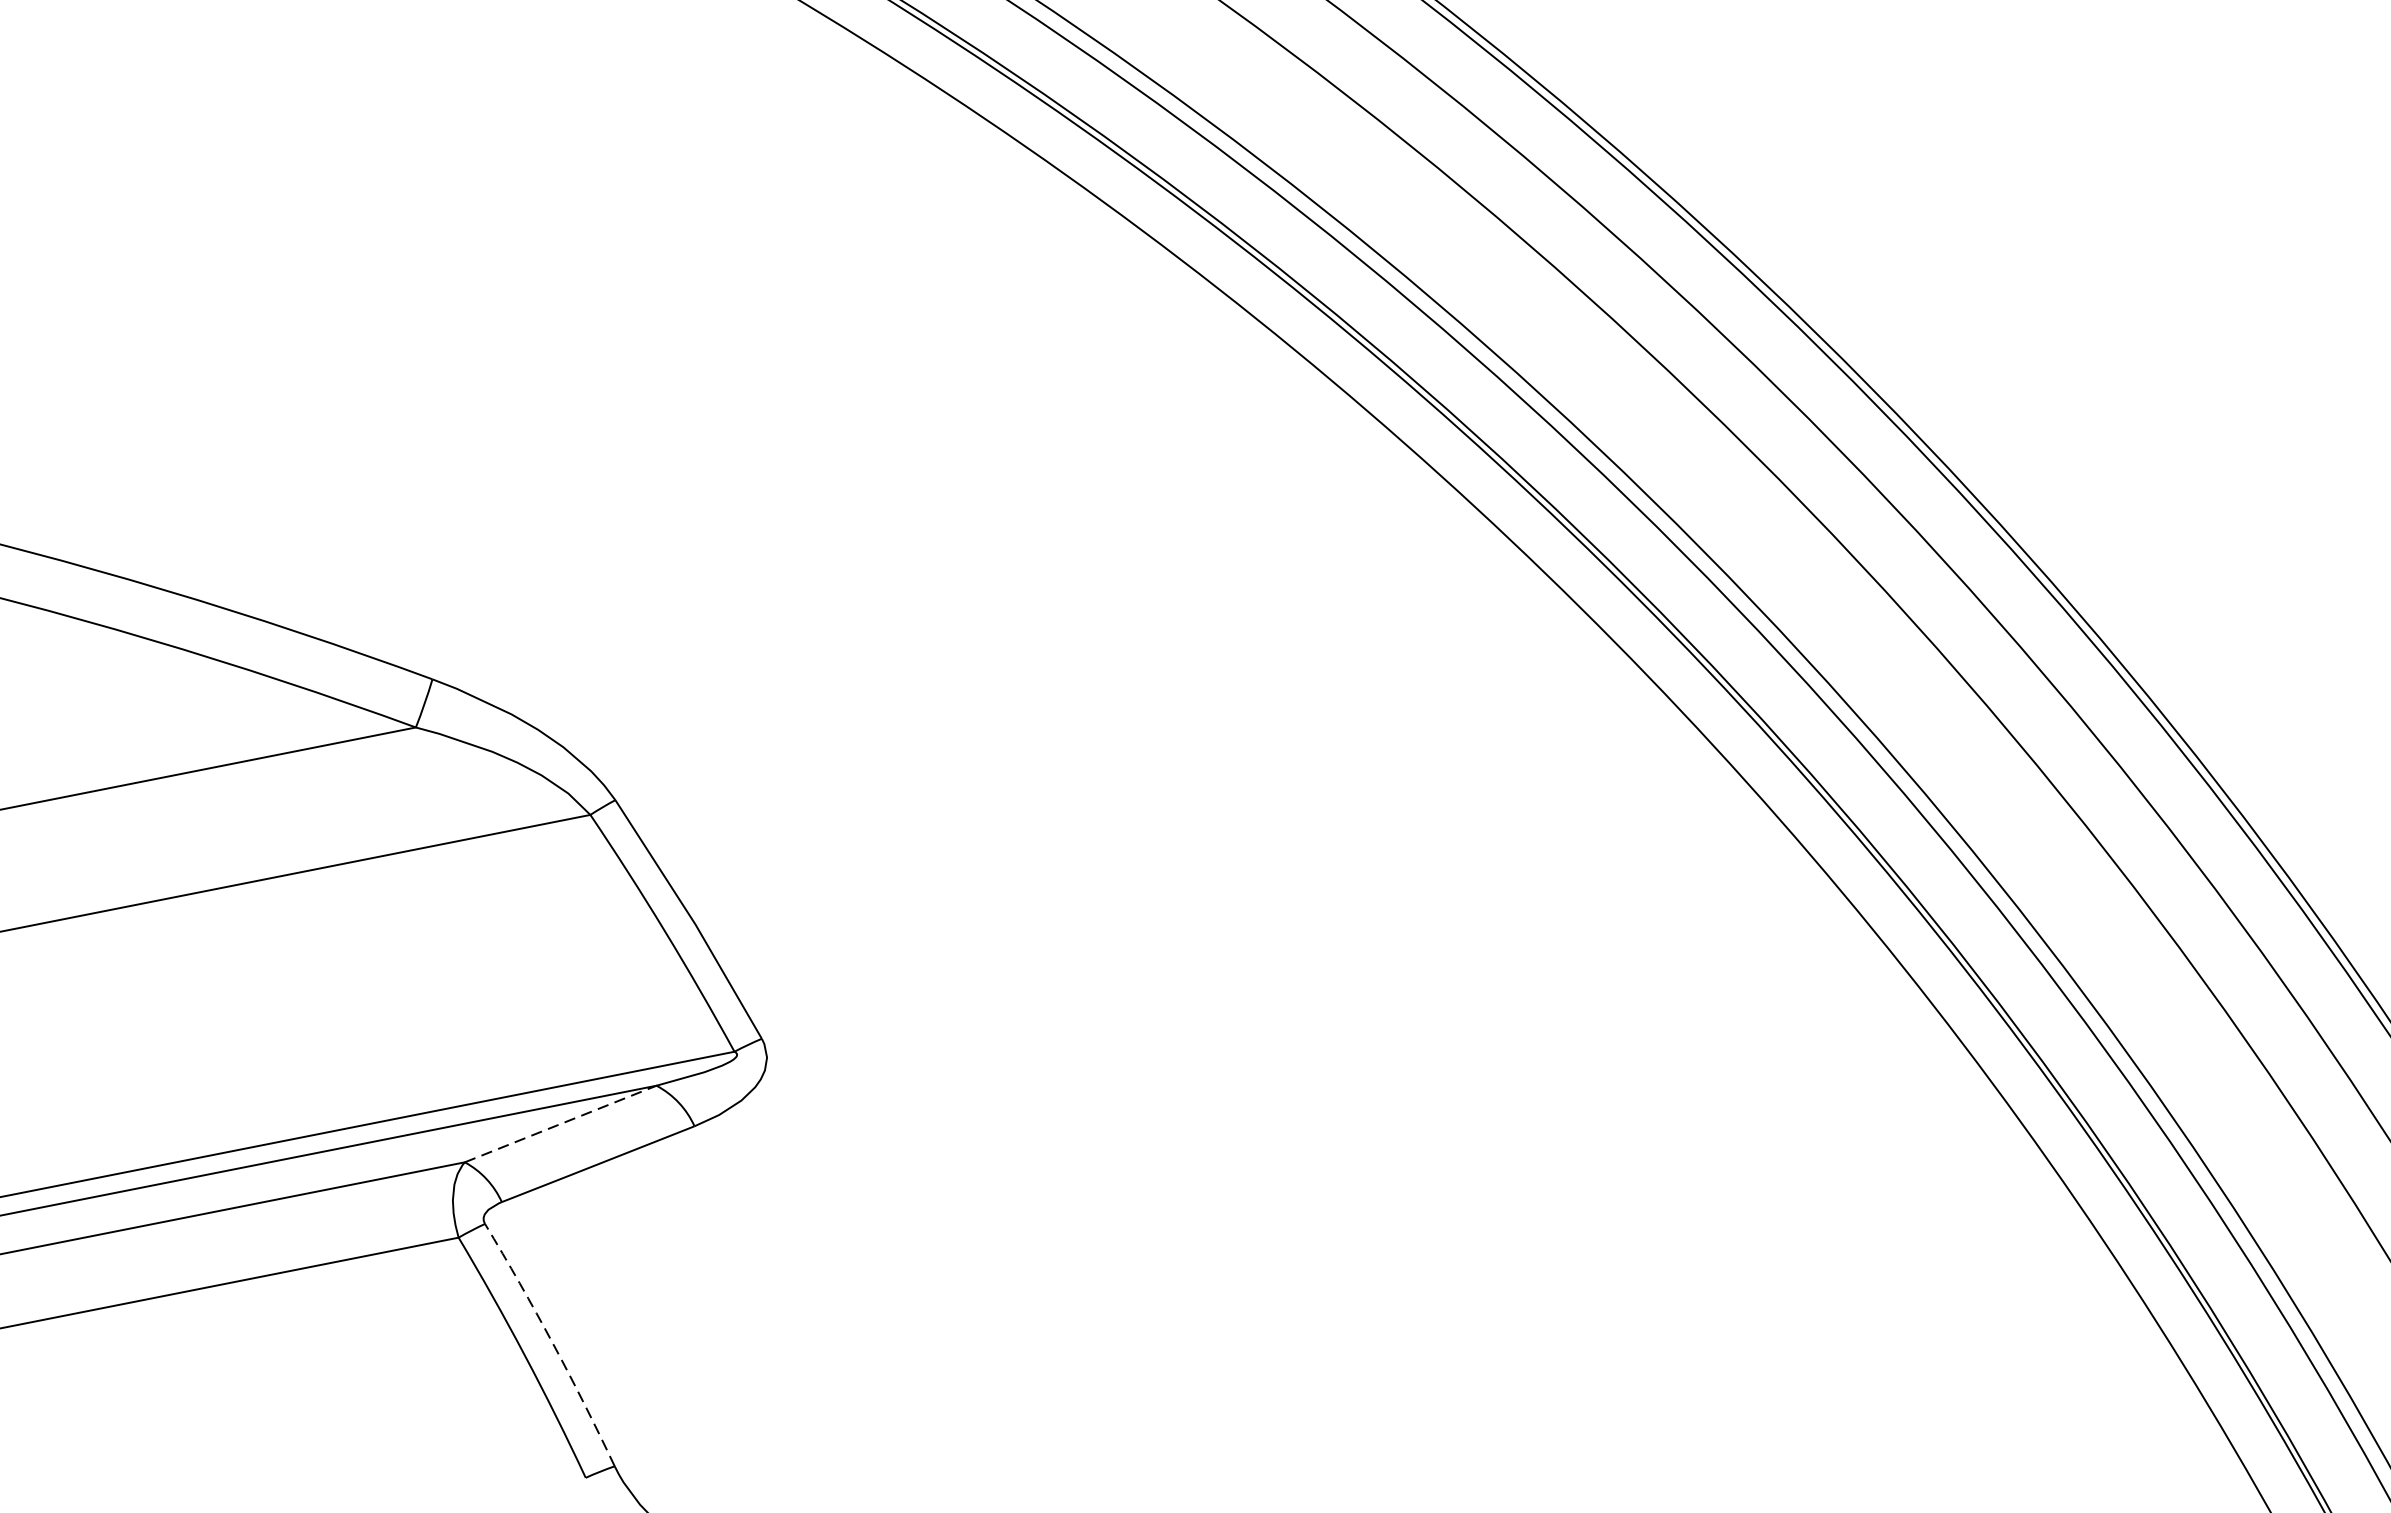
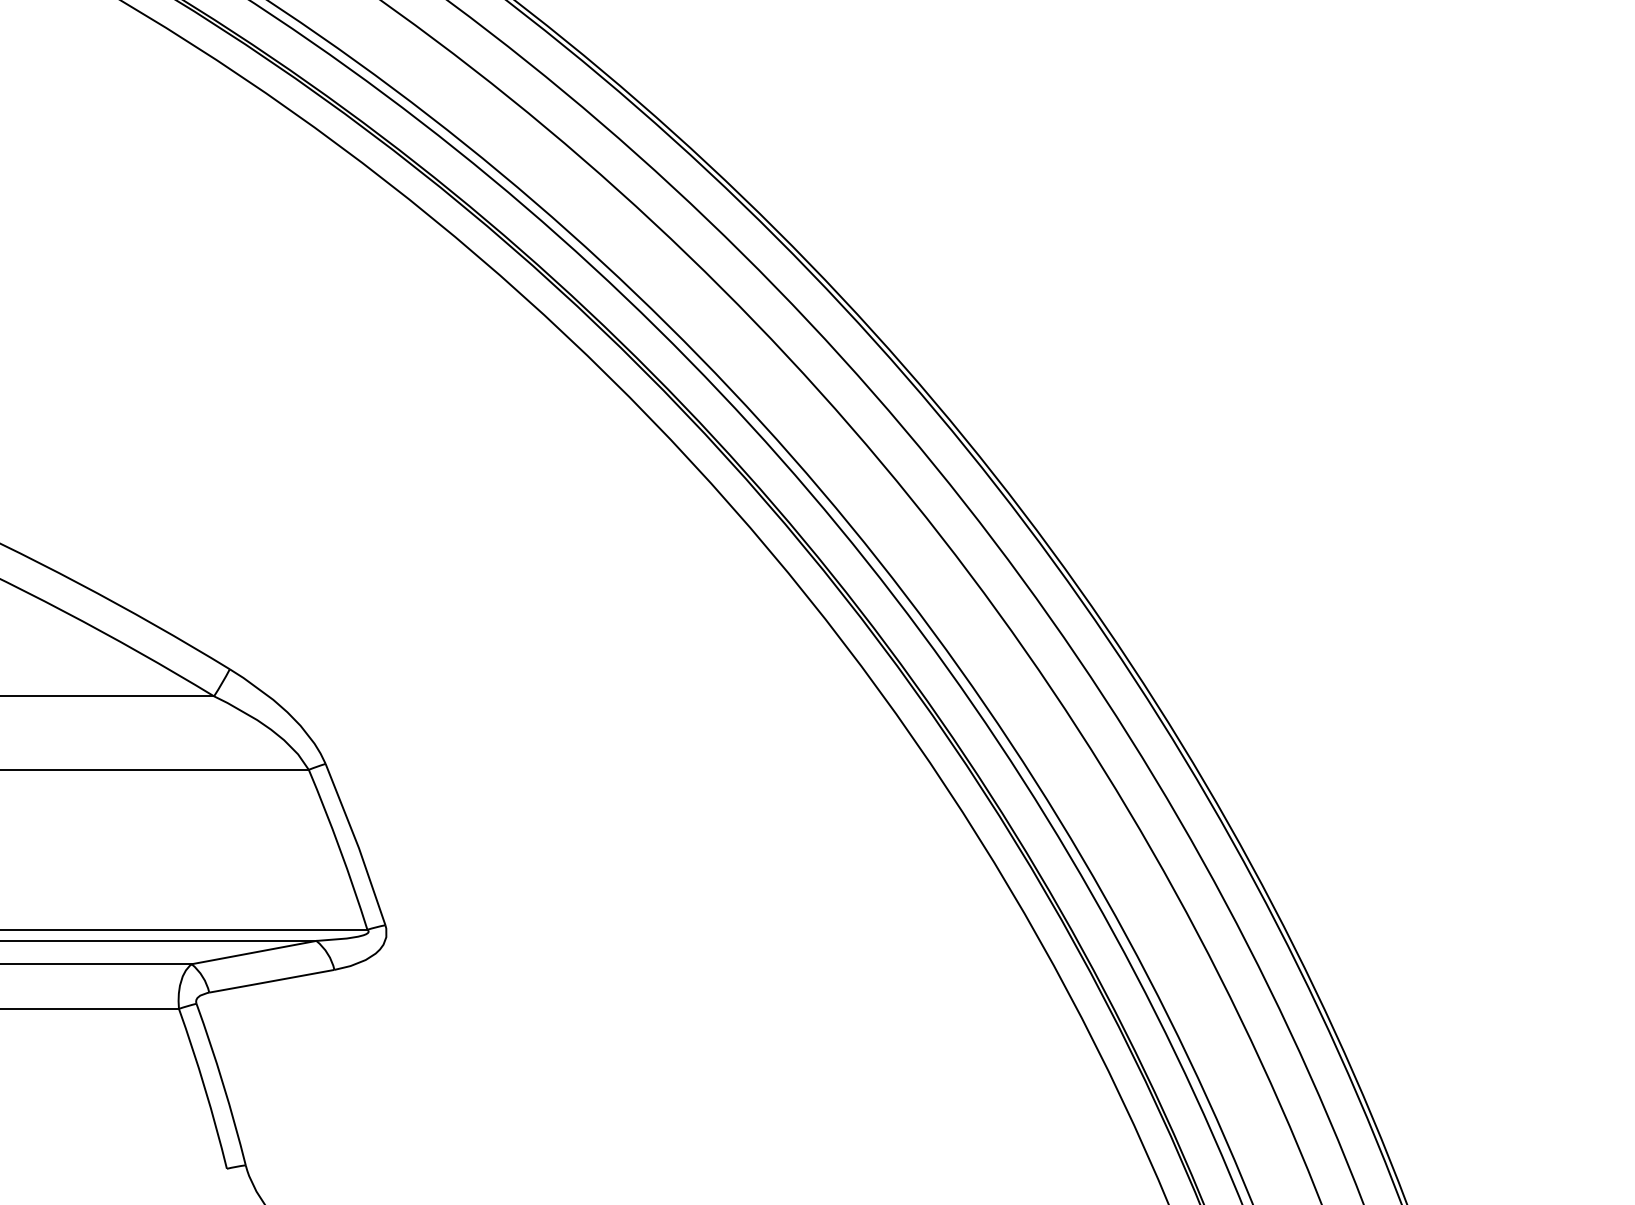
line: (561, 1123) -> (254, 952), dashed -> solid
arc: (553, 1342) -> (223, 1083), dashed -> solid

